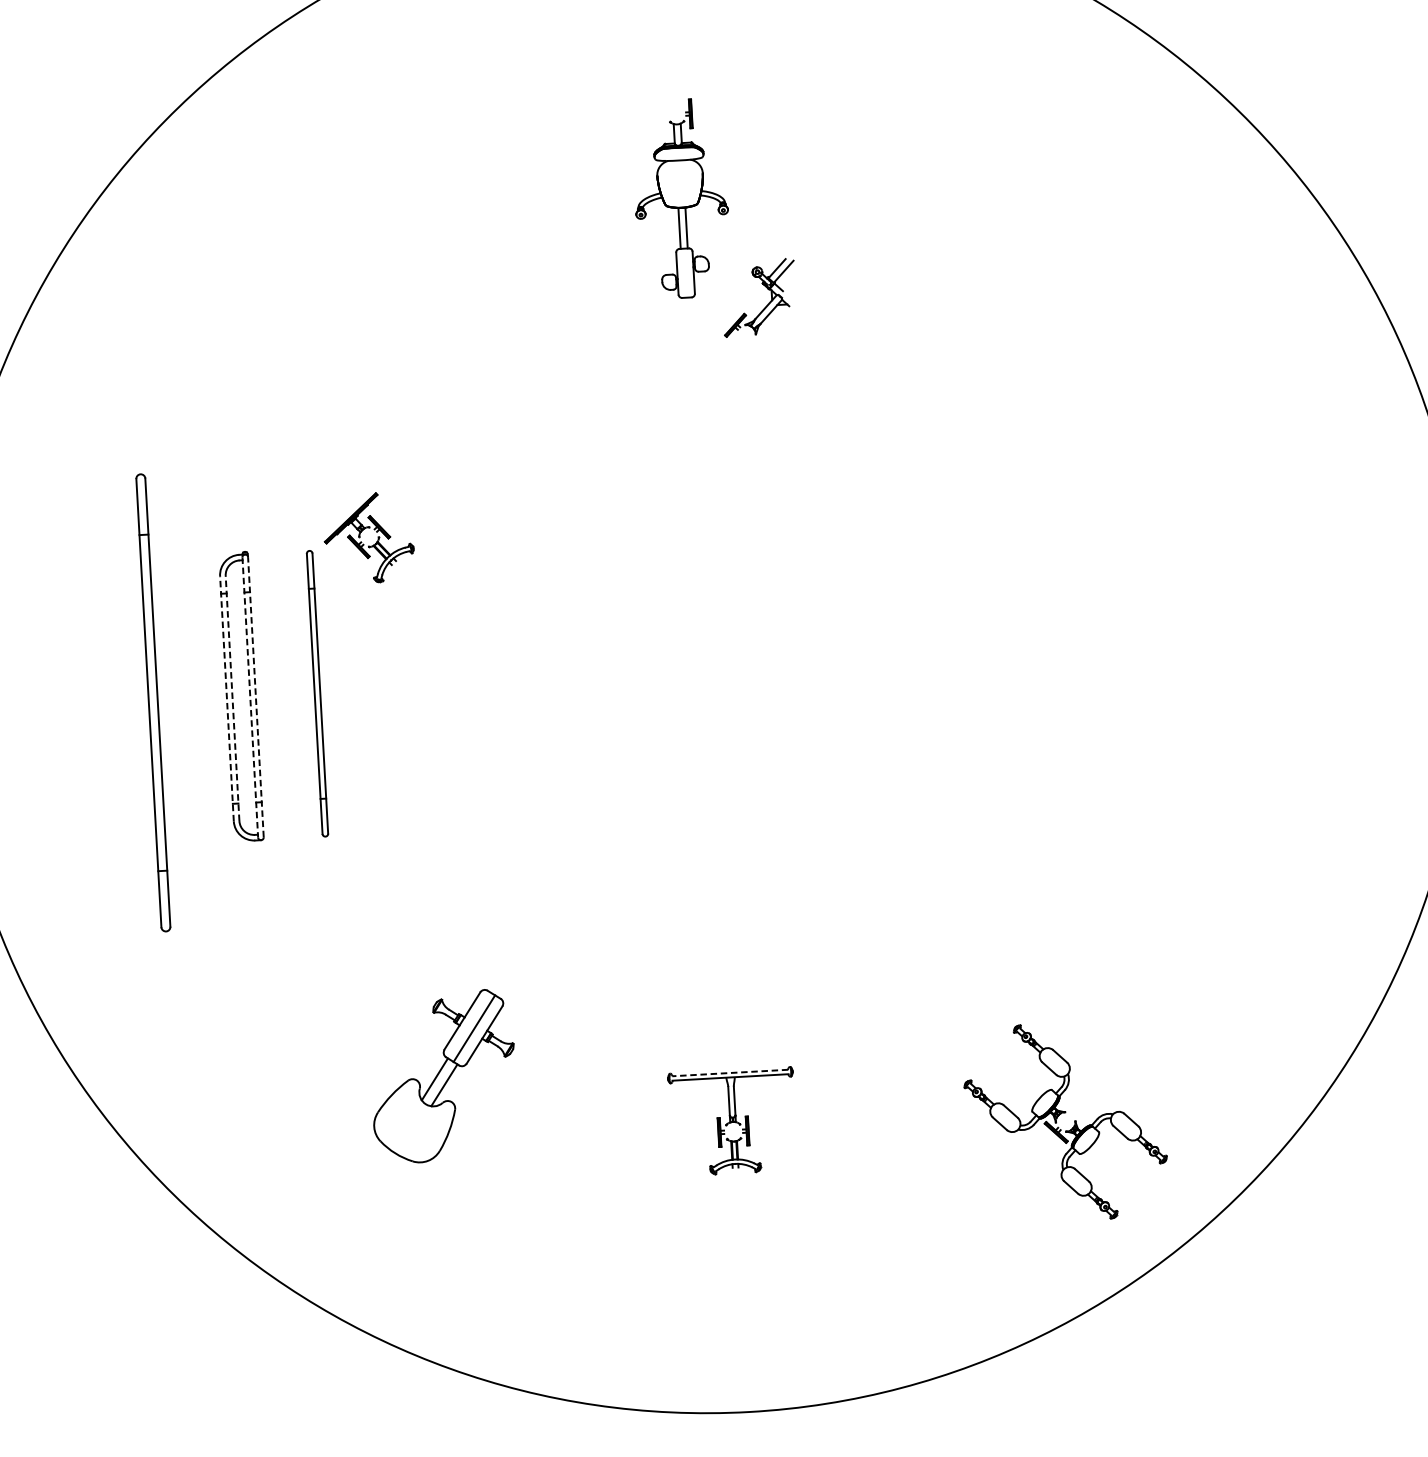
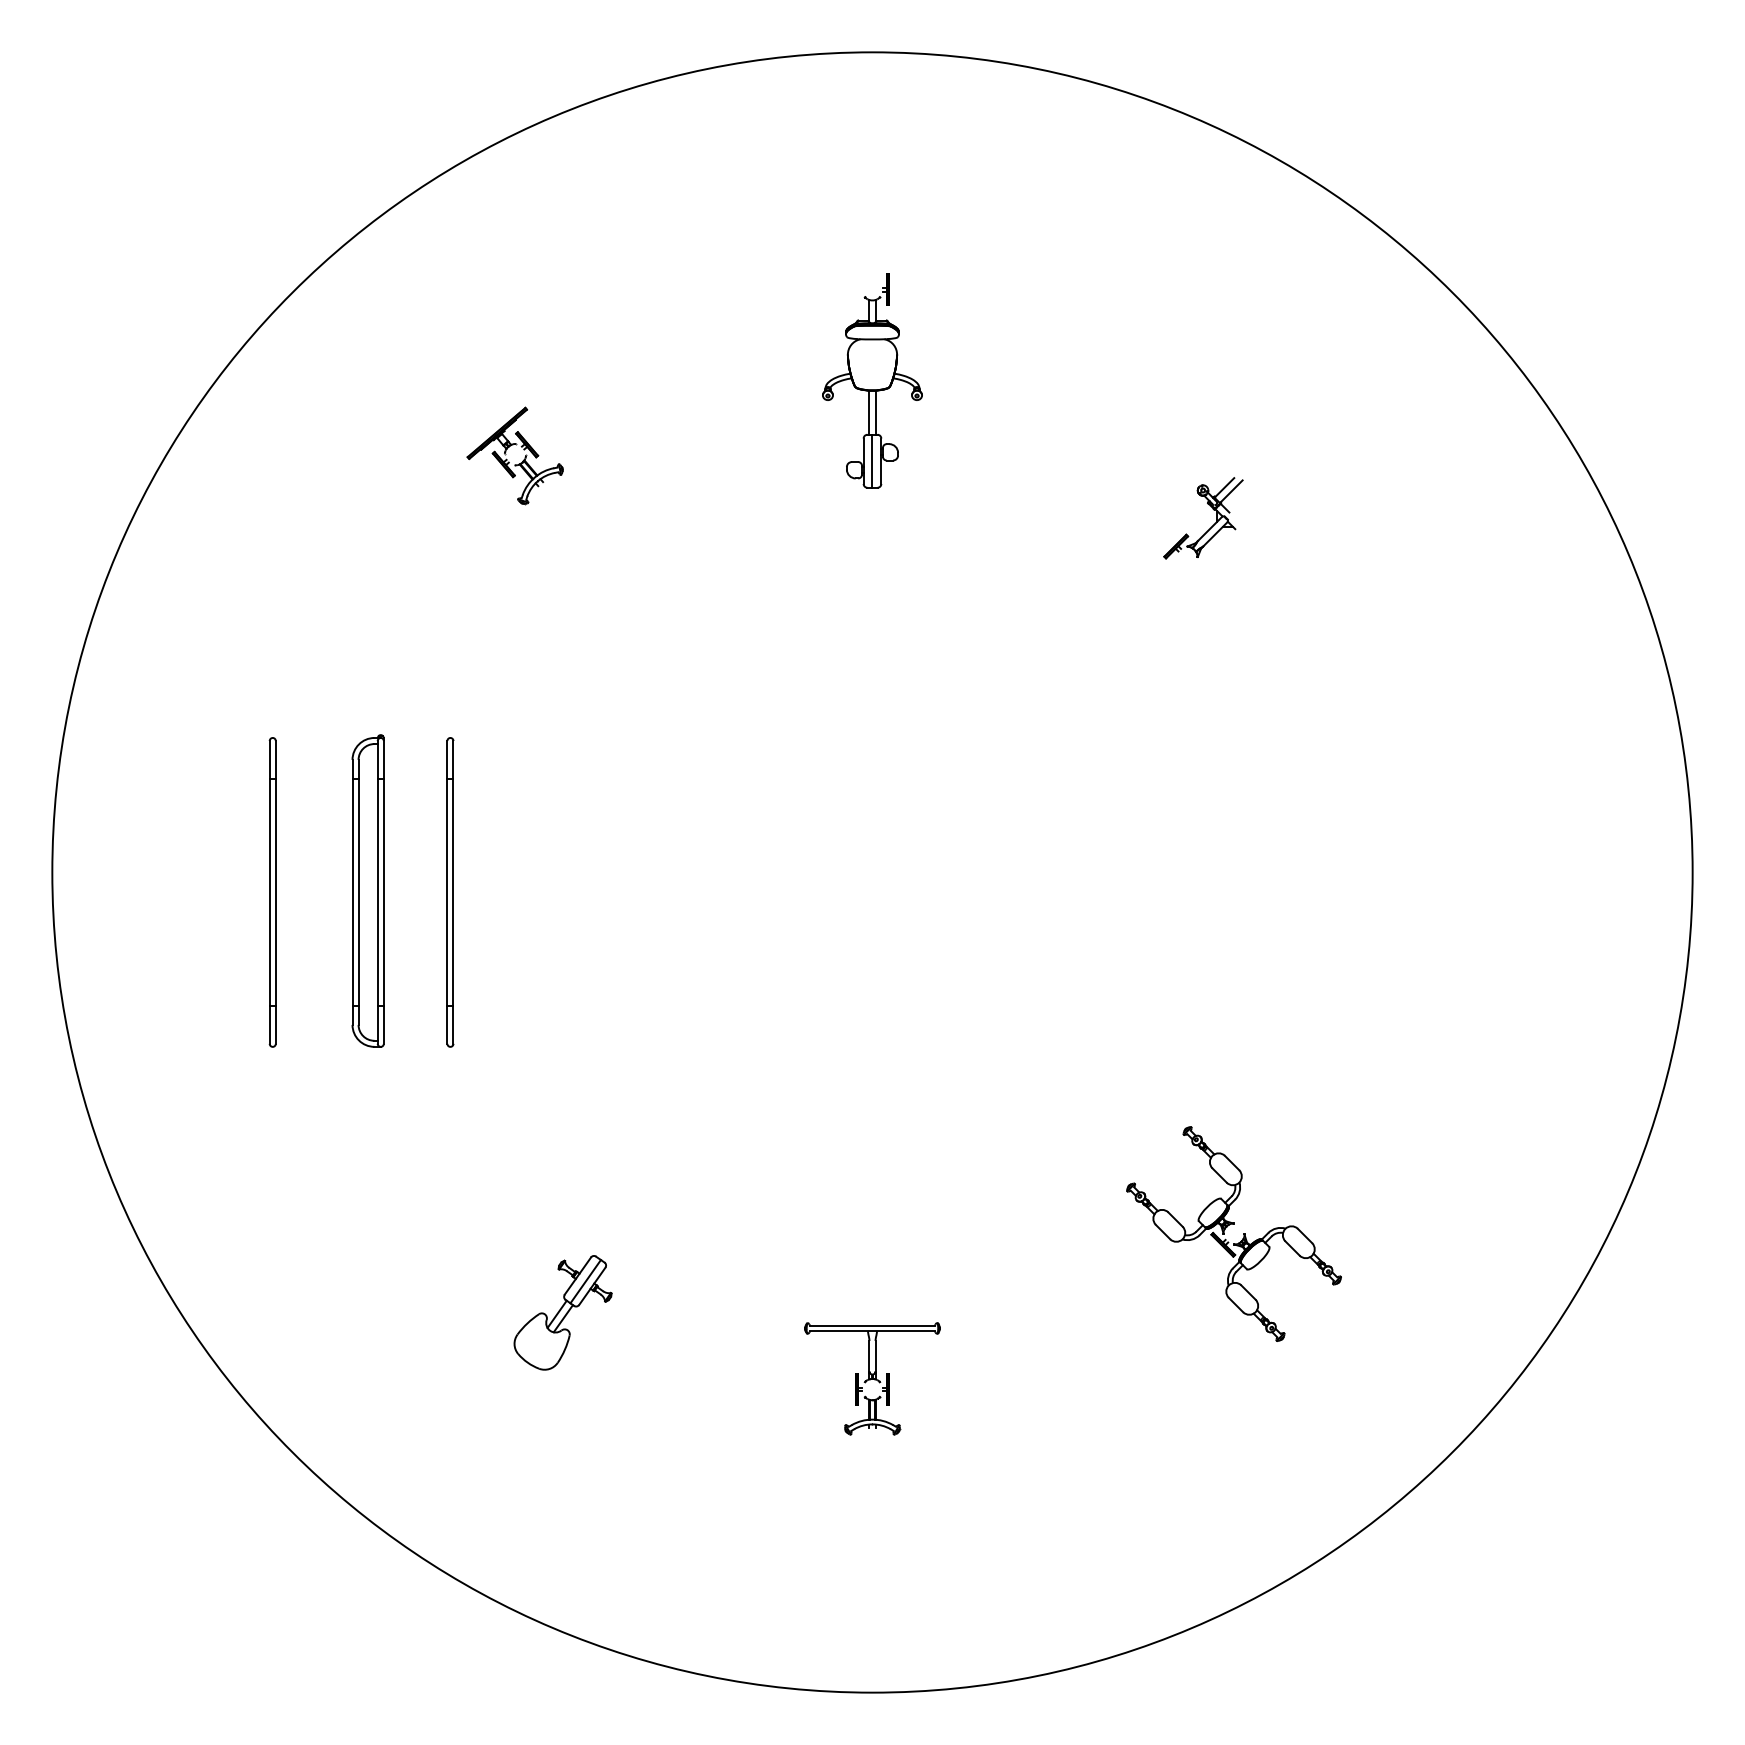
line: (684, 272) -> (871, 460), added
part: (767, 305) -> (1211, 526), moved
part: (363, 543) -> (509, 461), moved
line: (255, 696) -> (383, 891), dashed -> solid
line: (226, 697) -> (352, 891), dashed -> solid
line: (232, 697) -> (358, 891), dashed -> solid
line: (250, 697) -> (377, 892), dashed -> solid
part: (152, 703) -> (272, 892), size x0.62
line: (730, 1073) -> (872, 1326), dashed -> solid
part: (442, 1076) -> (562, 1312), size x0.62
part: (1059, 1116) -> (1227, 1227), moved

